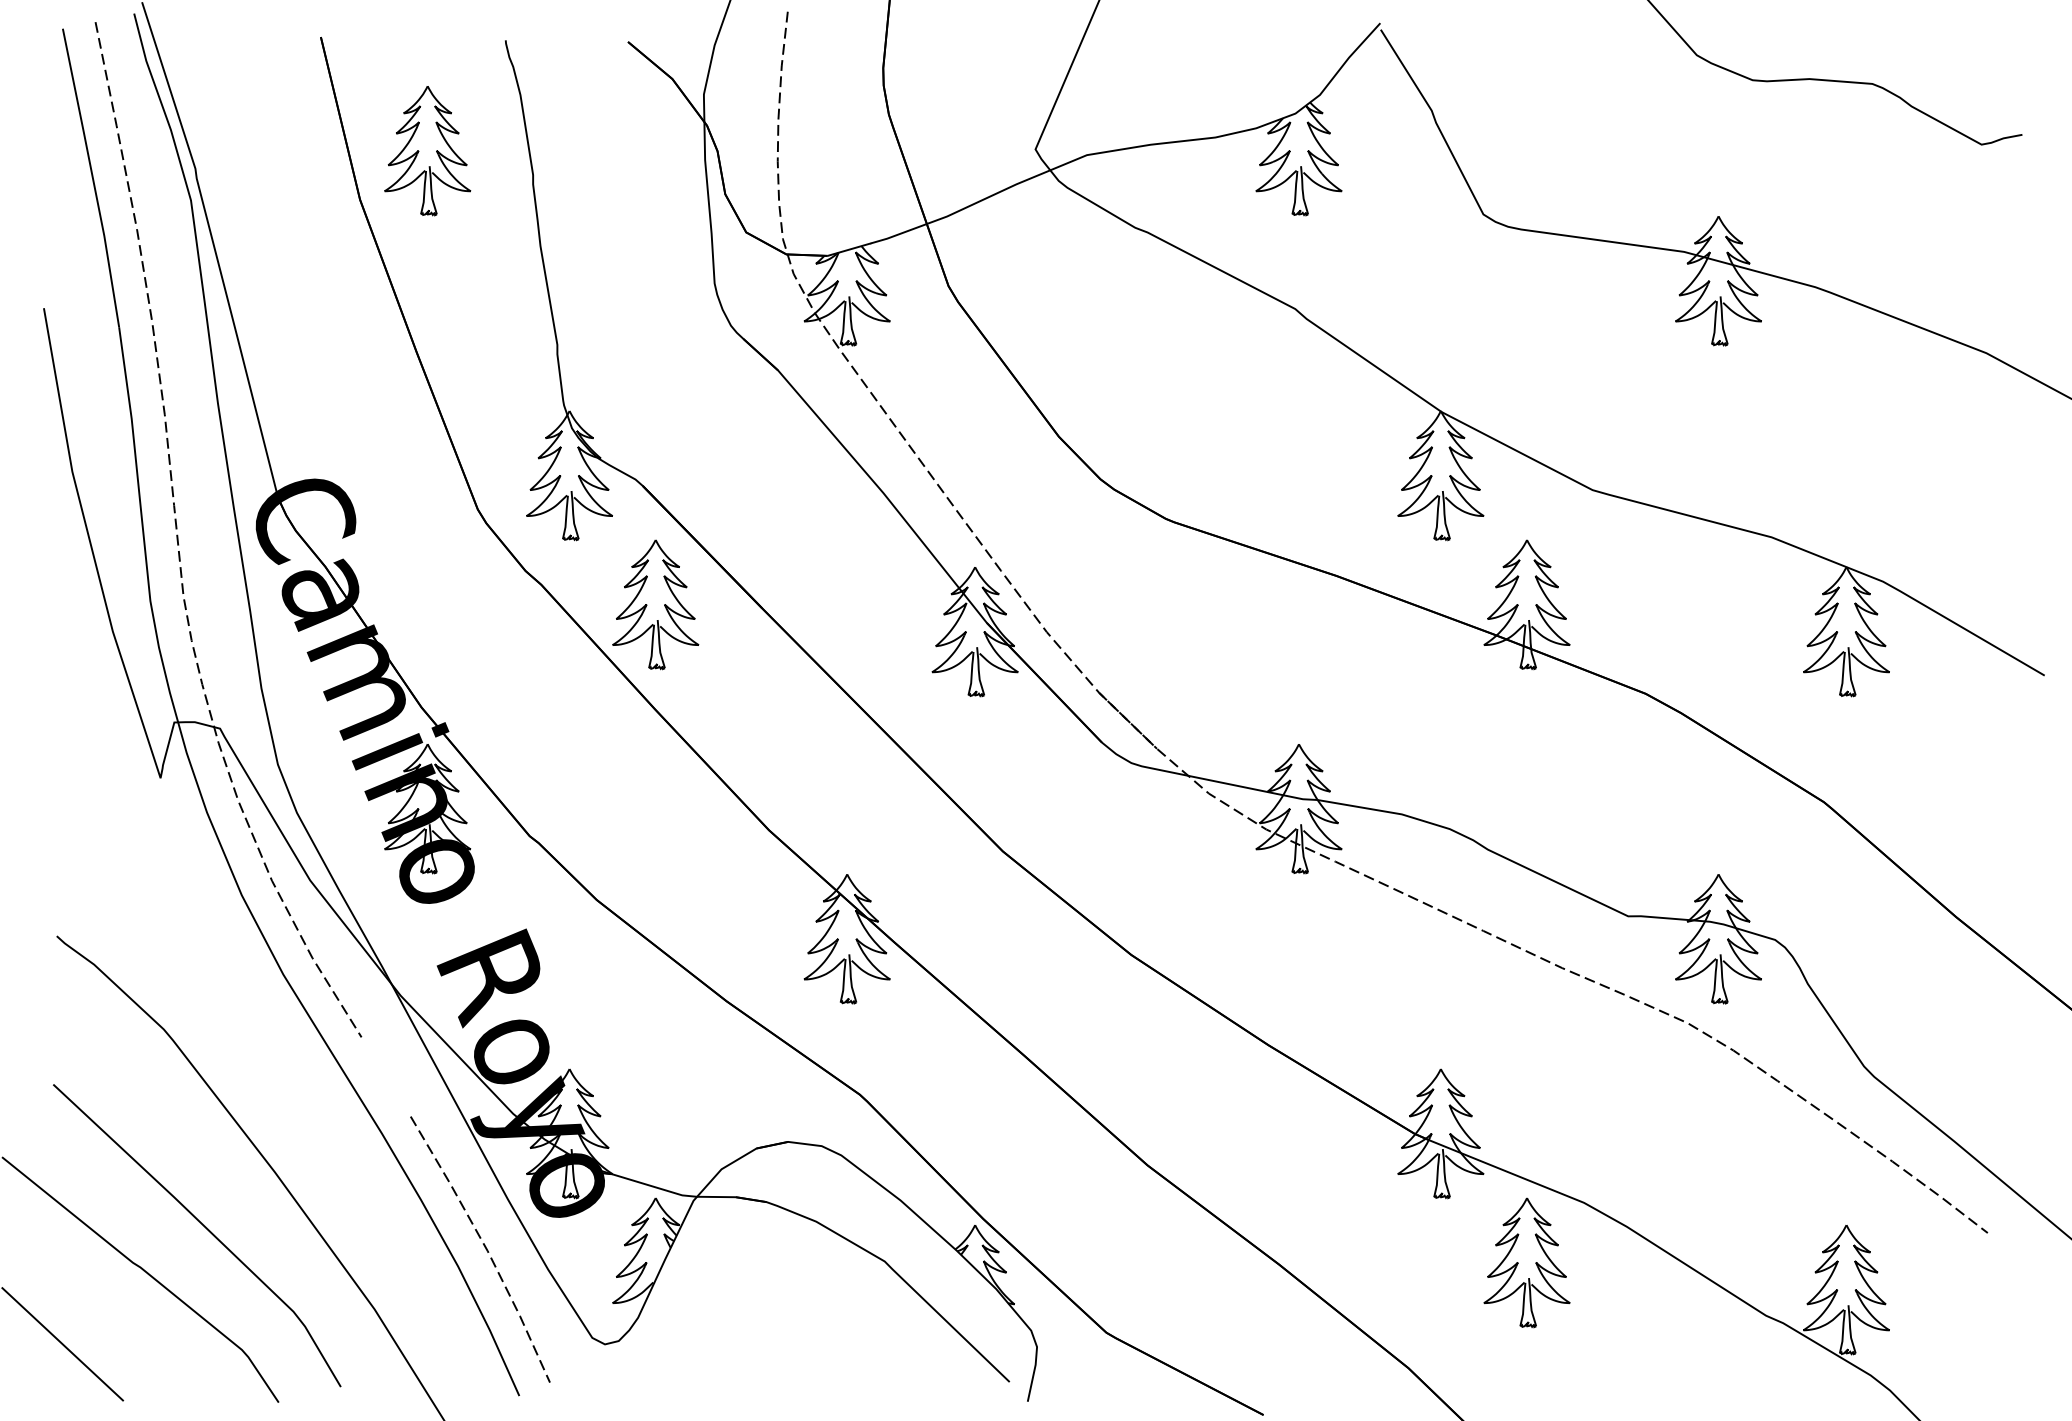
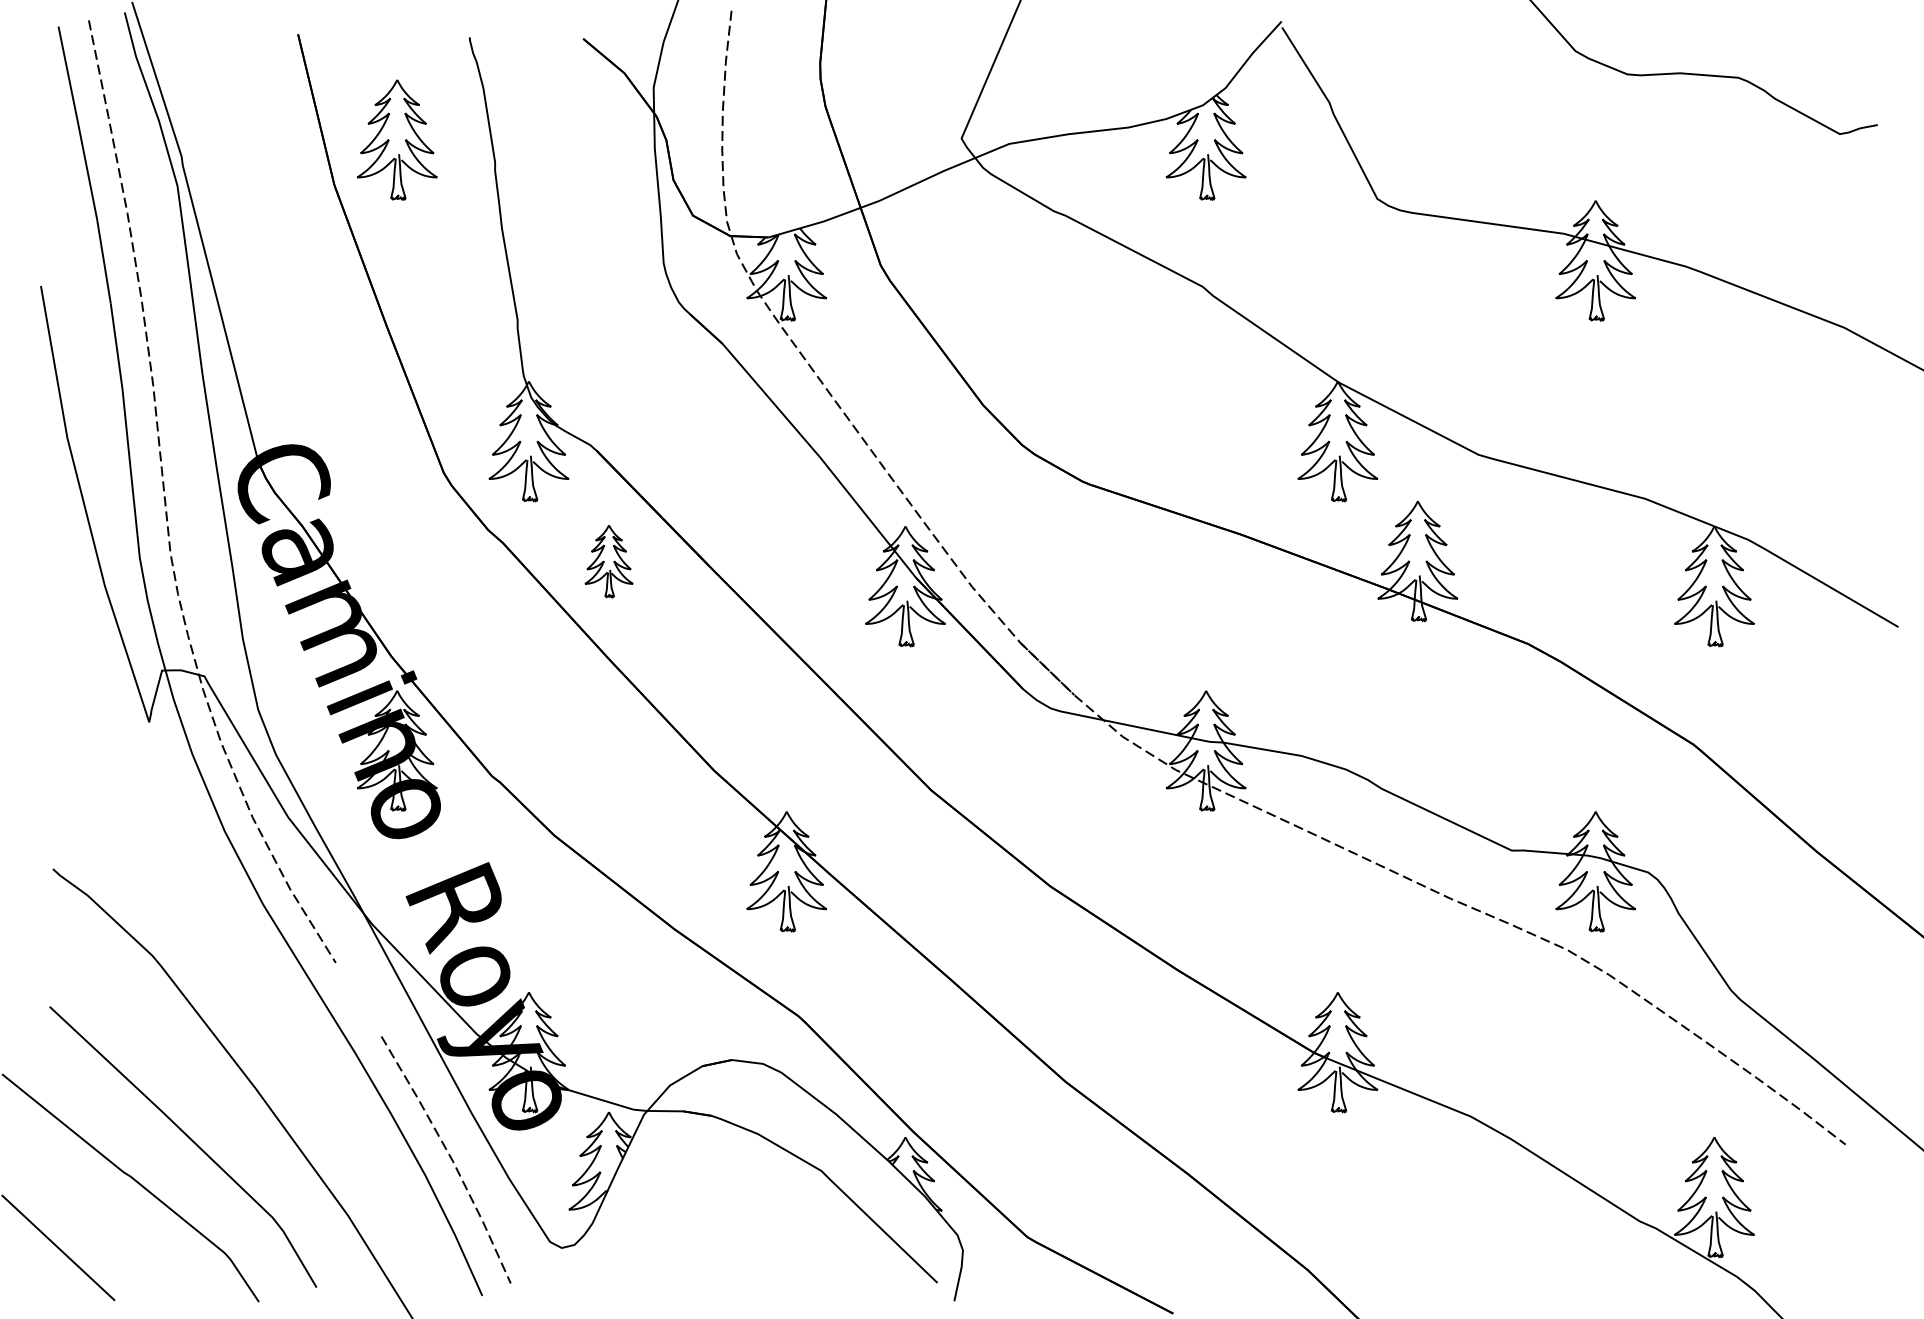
part: (655, 604) -> (608, 561), size x0.6
part: (1526, 1262) -> (1417, 1171), removed

